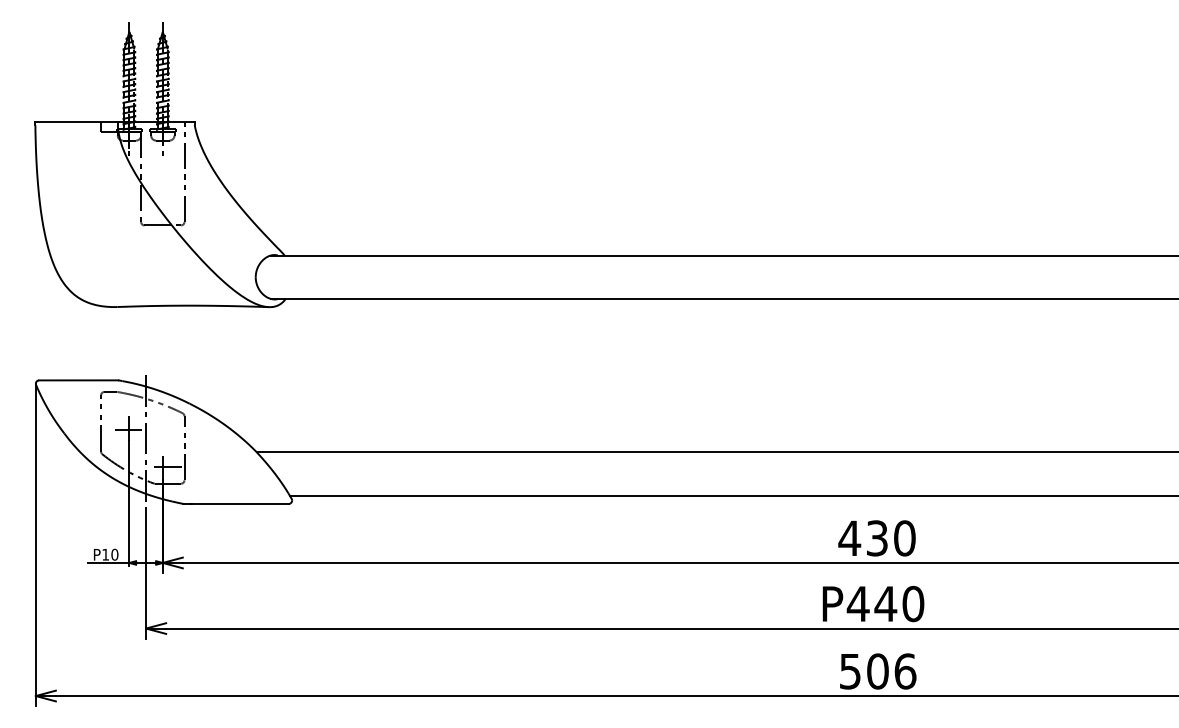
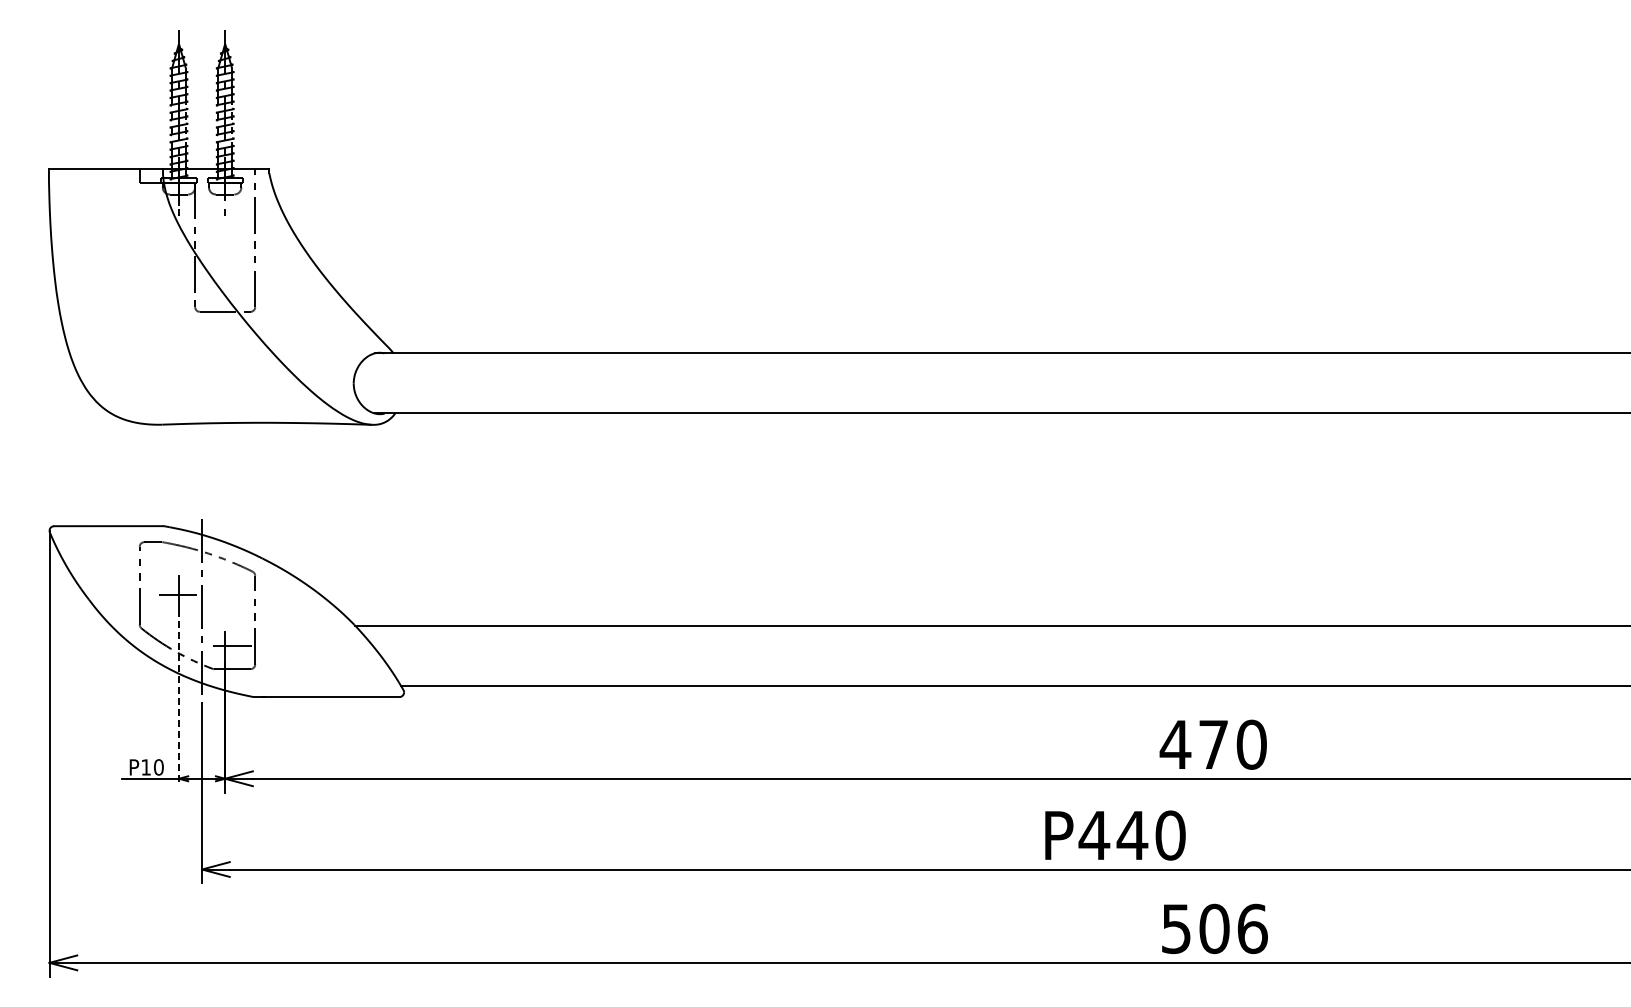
line: (129, 503) -> (178, 696), solid -> dashed
text: (877, 538) -> (1213, 744), 430 -> 470
text: (873, 603) -> (1115, 835), moved

